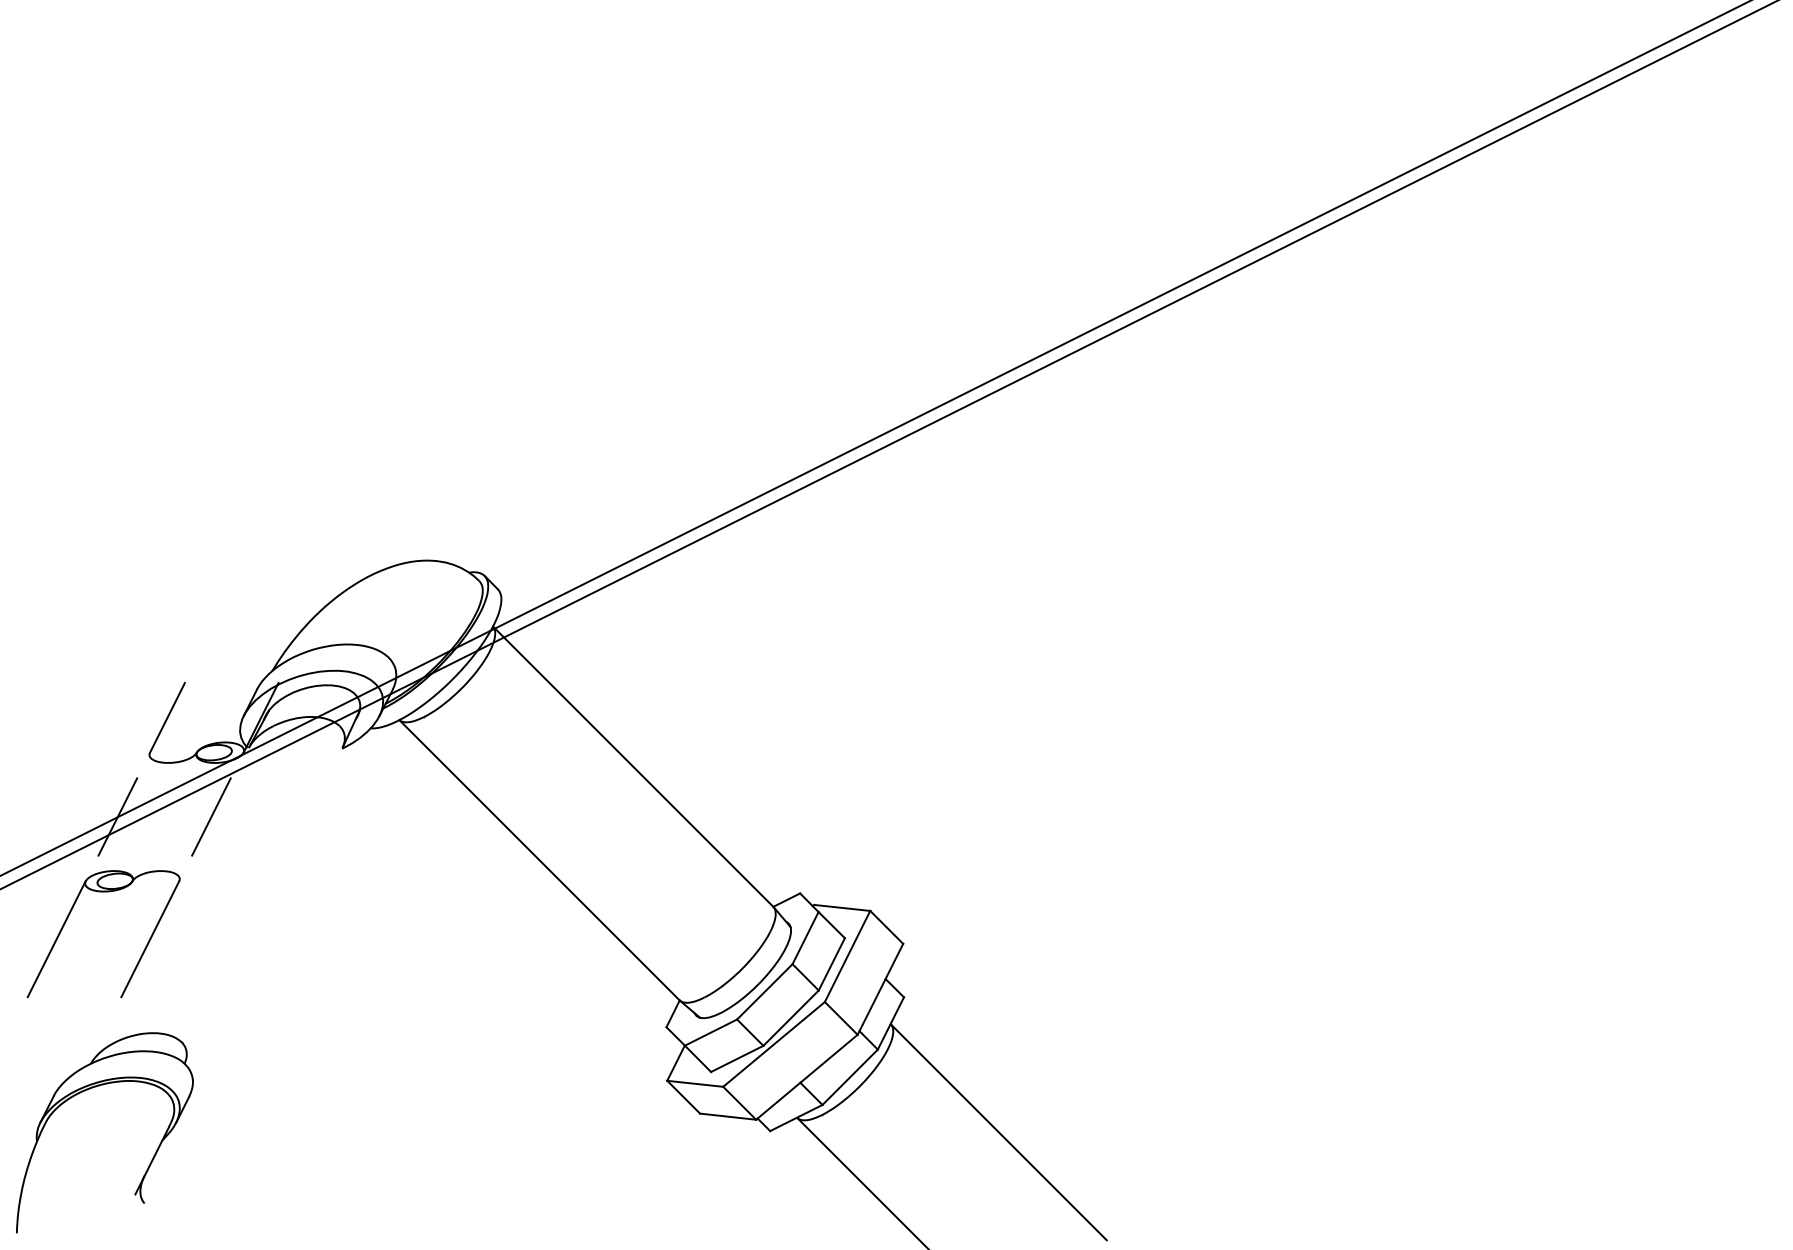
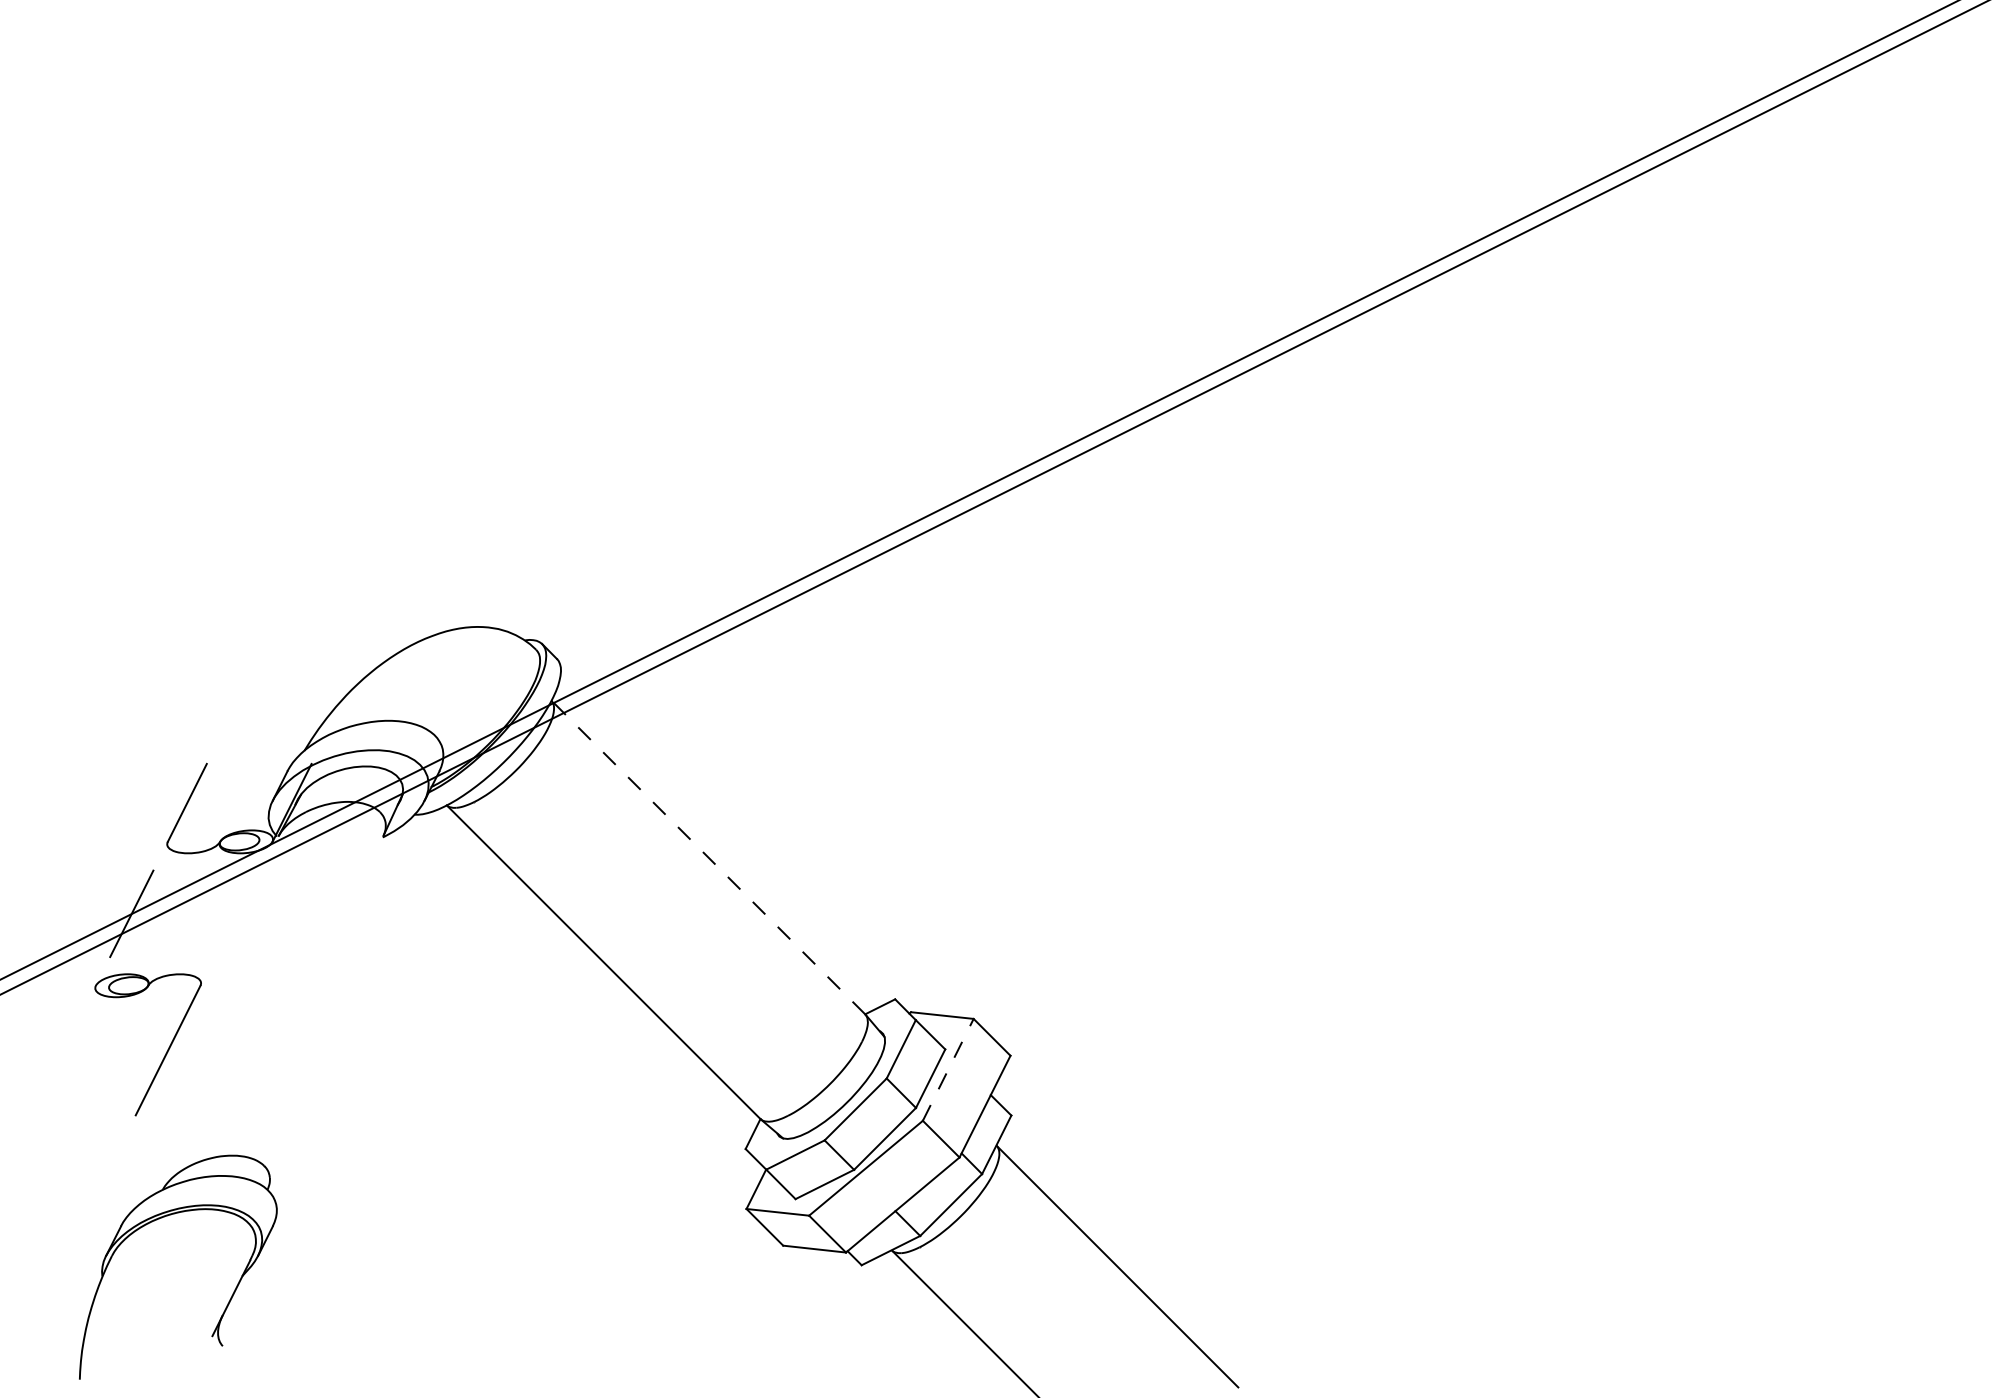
line: (633, 766) -> (708, 857), solid -> dashed
line: (211, 816) -> (236, 913), removed
line: (56, 939) -> (63, 1050), removed
line: (847, 956) -> (948, 1069), solid -> dashed
part: (90, 1089) -> (162, 1218), moved

